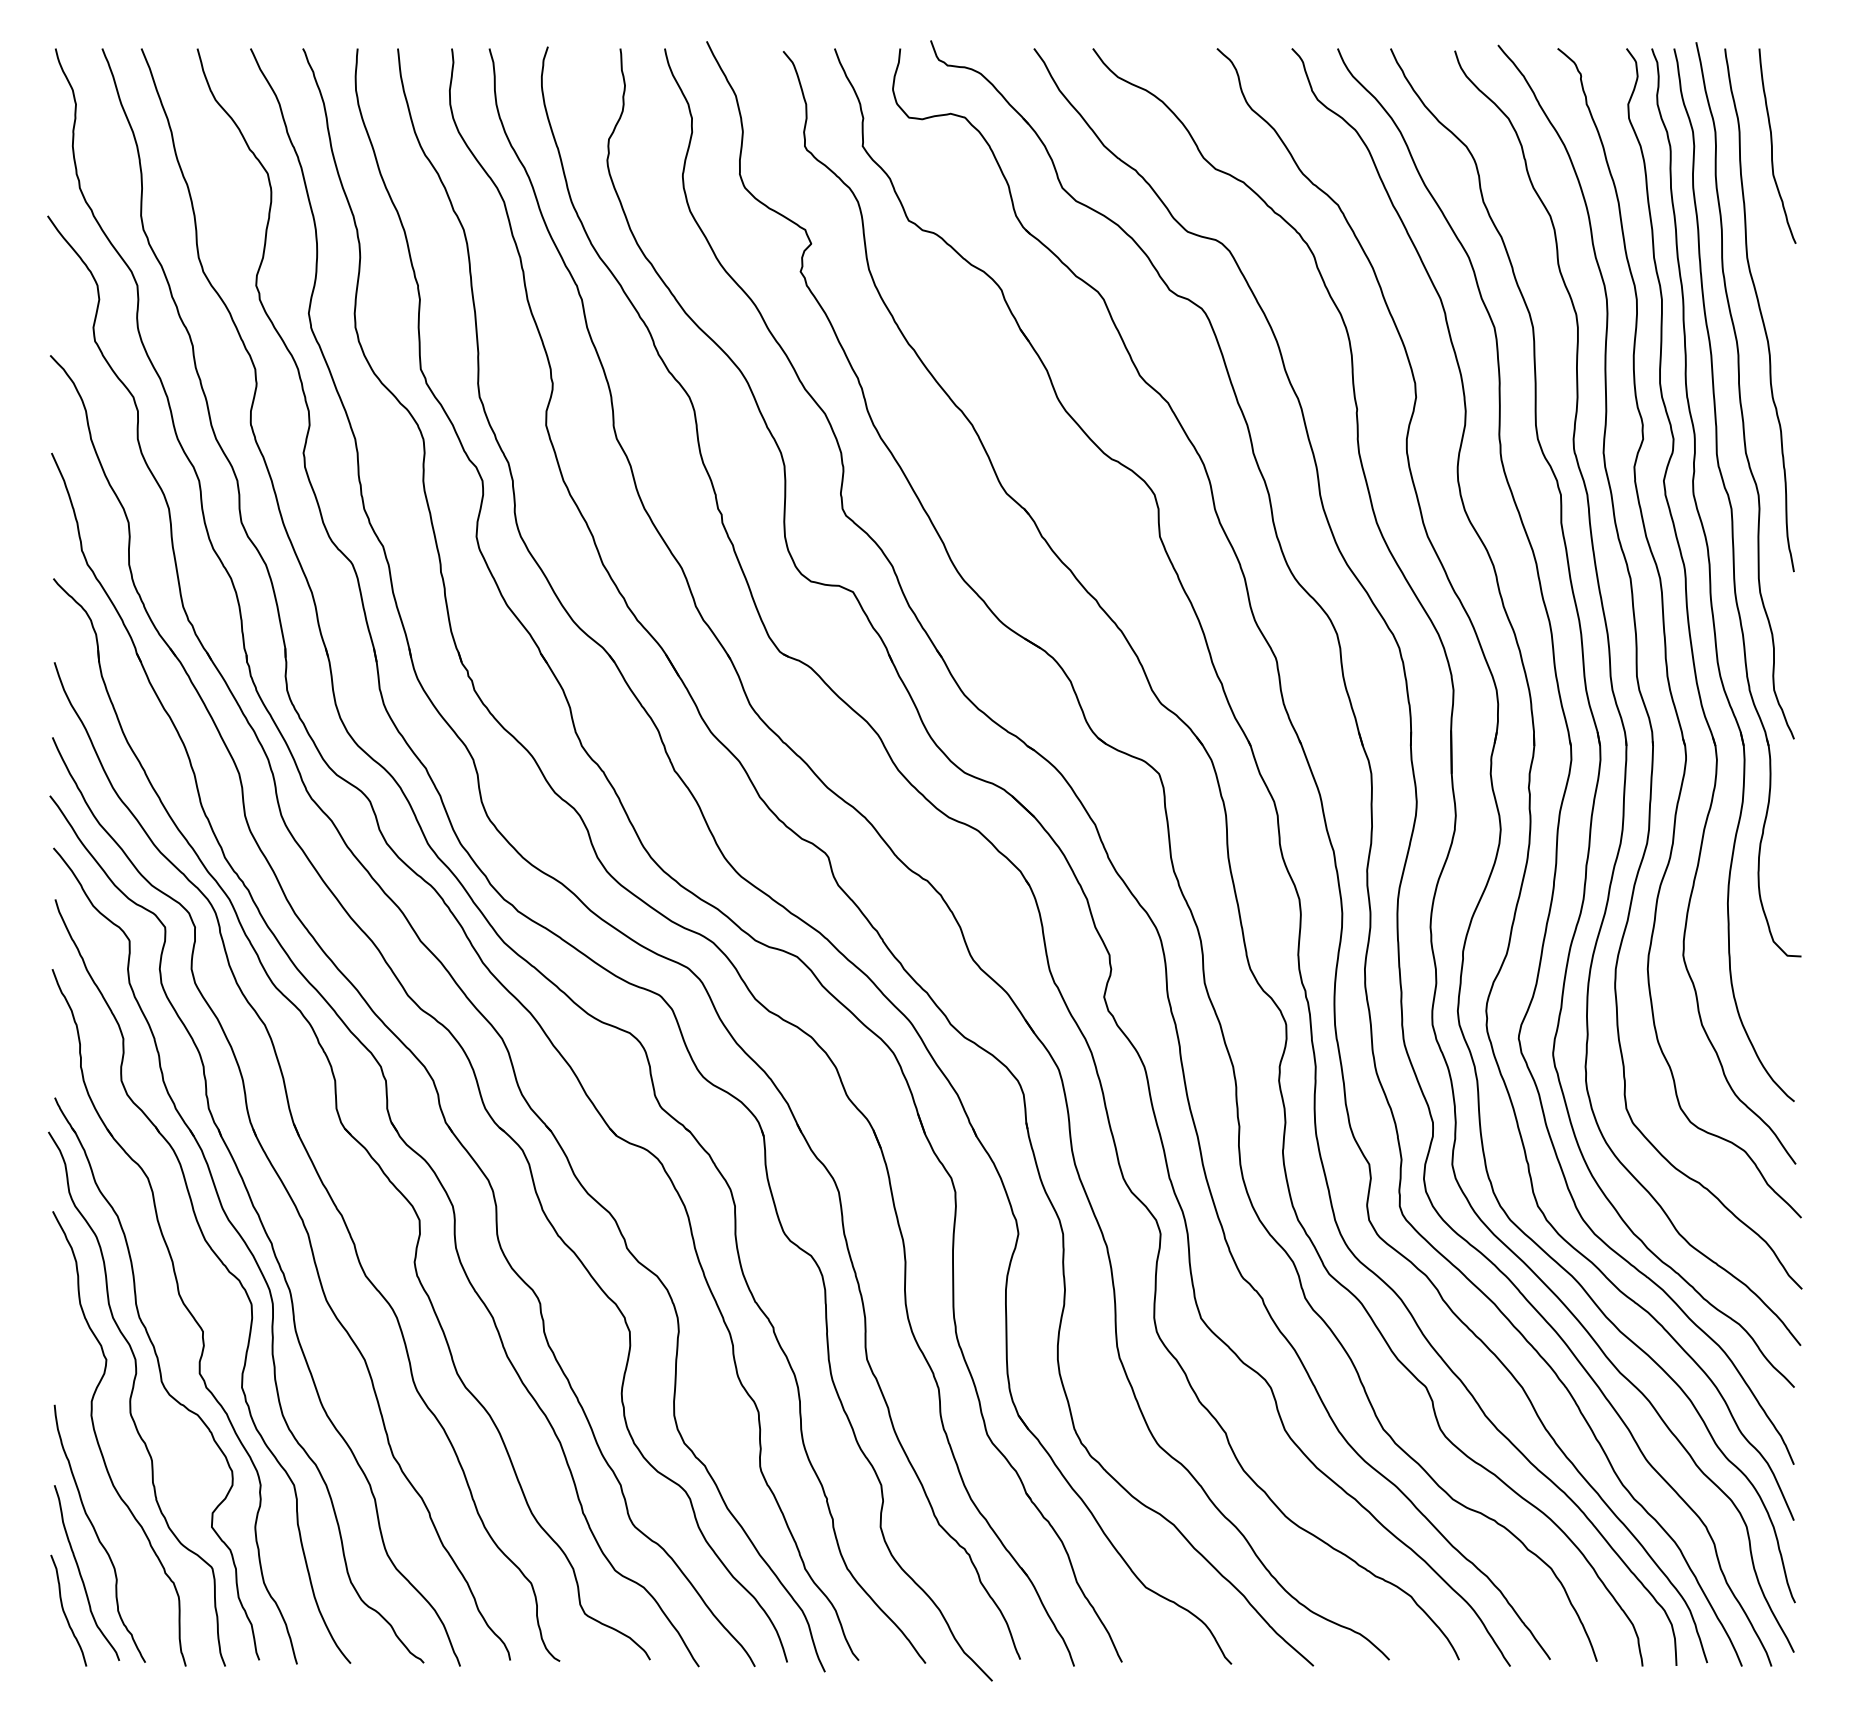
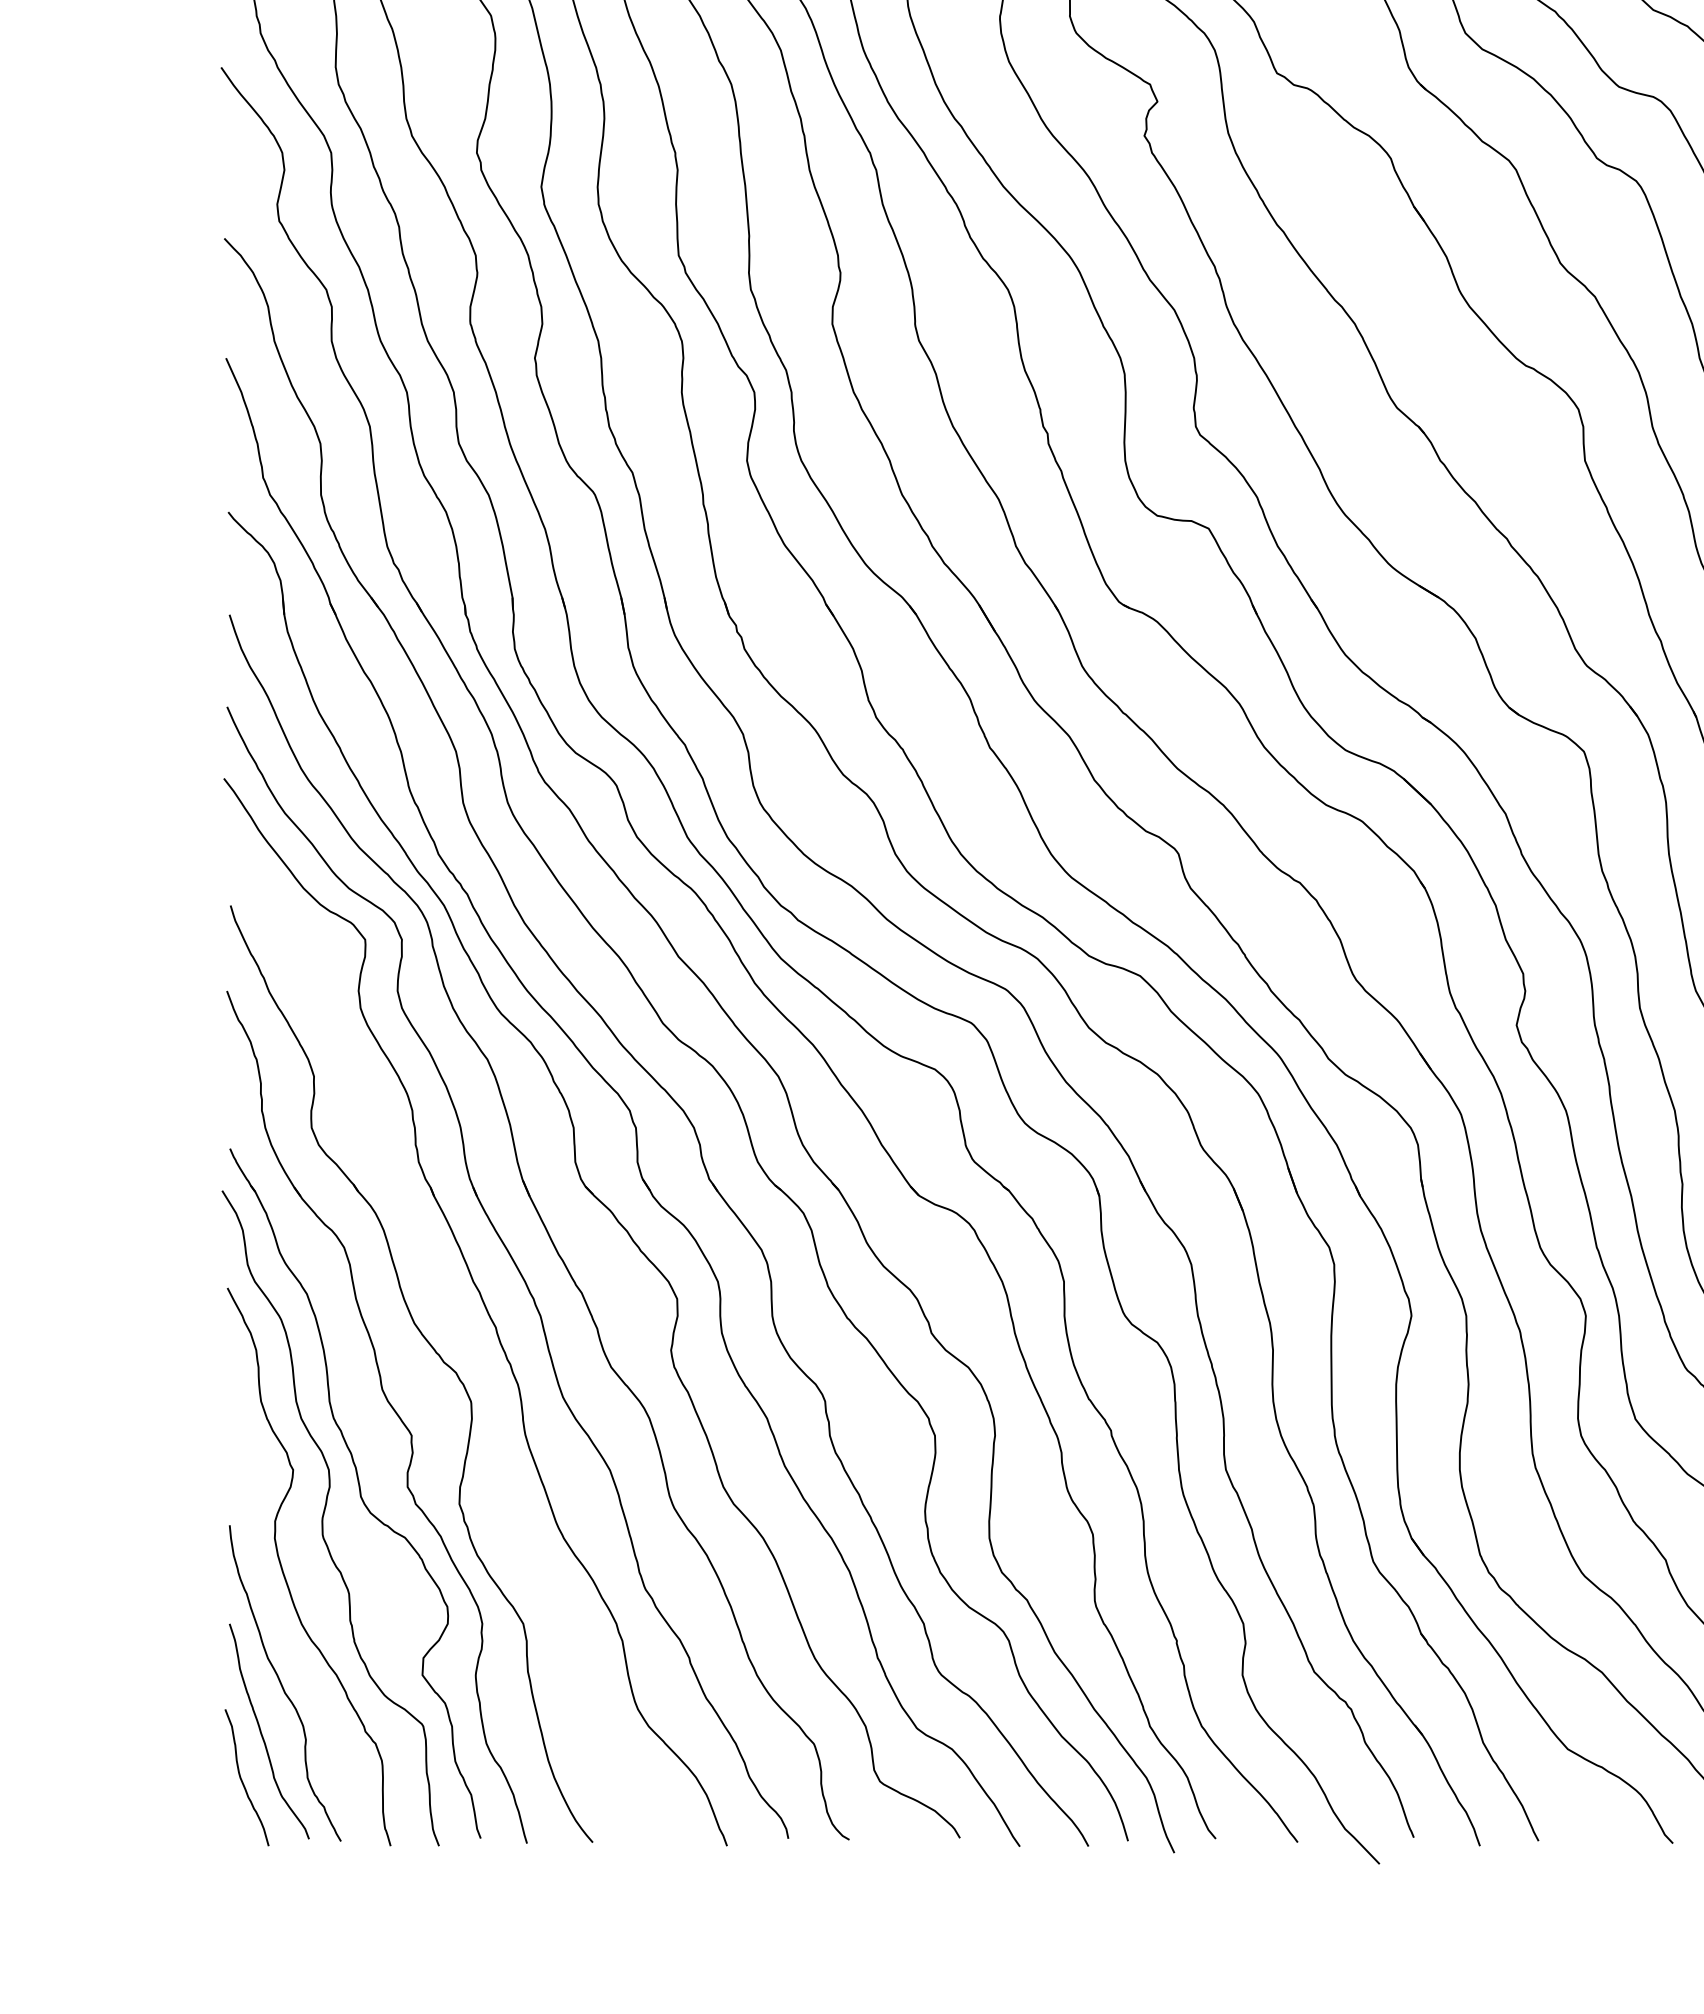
part: (248, 1250) -> (467, 1336), removed

